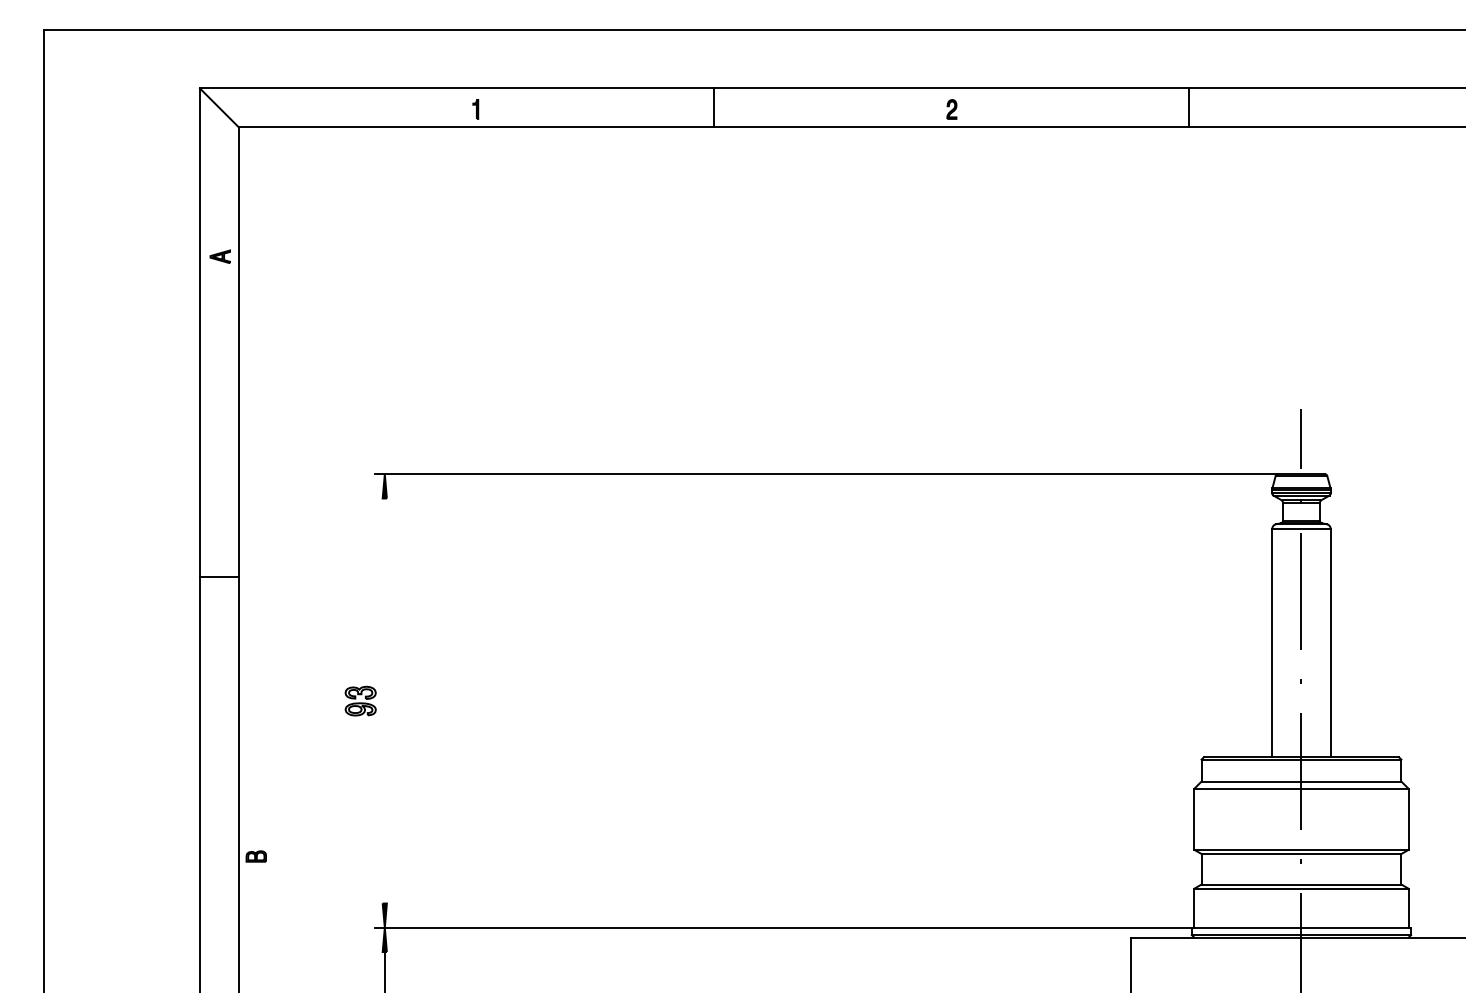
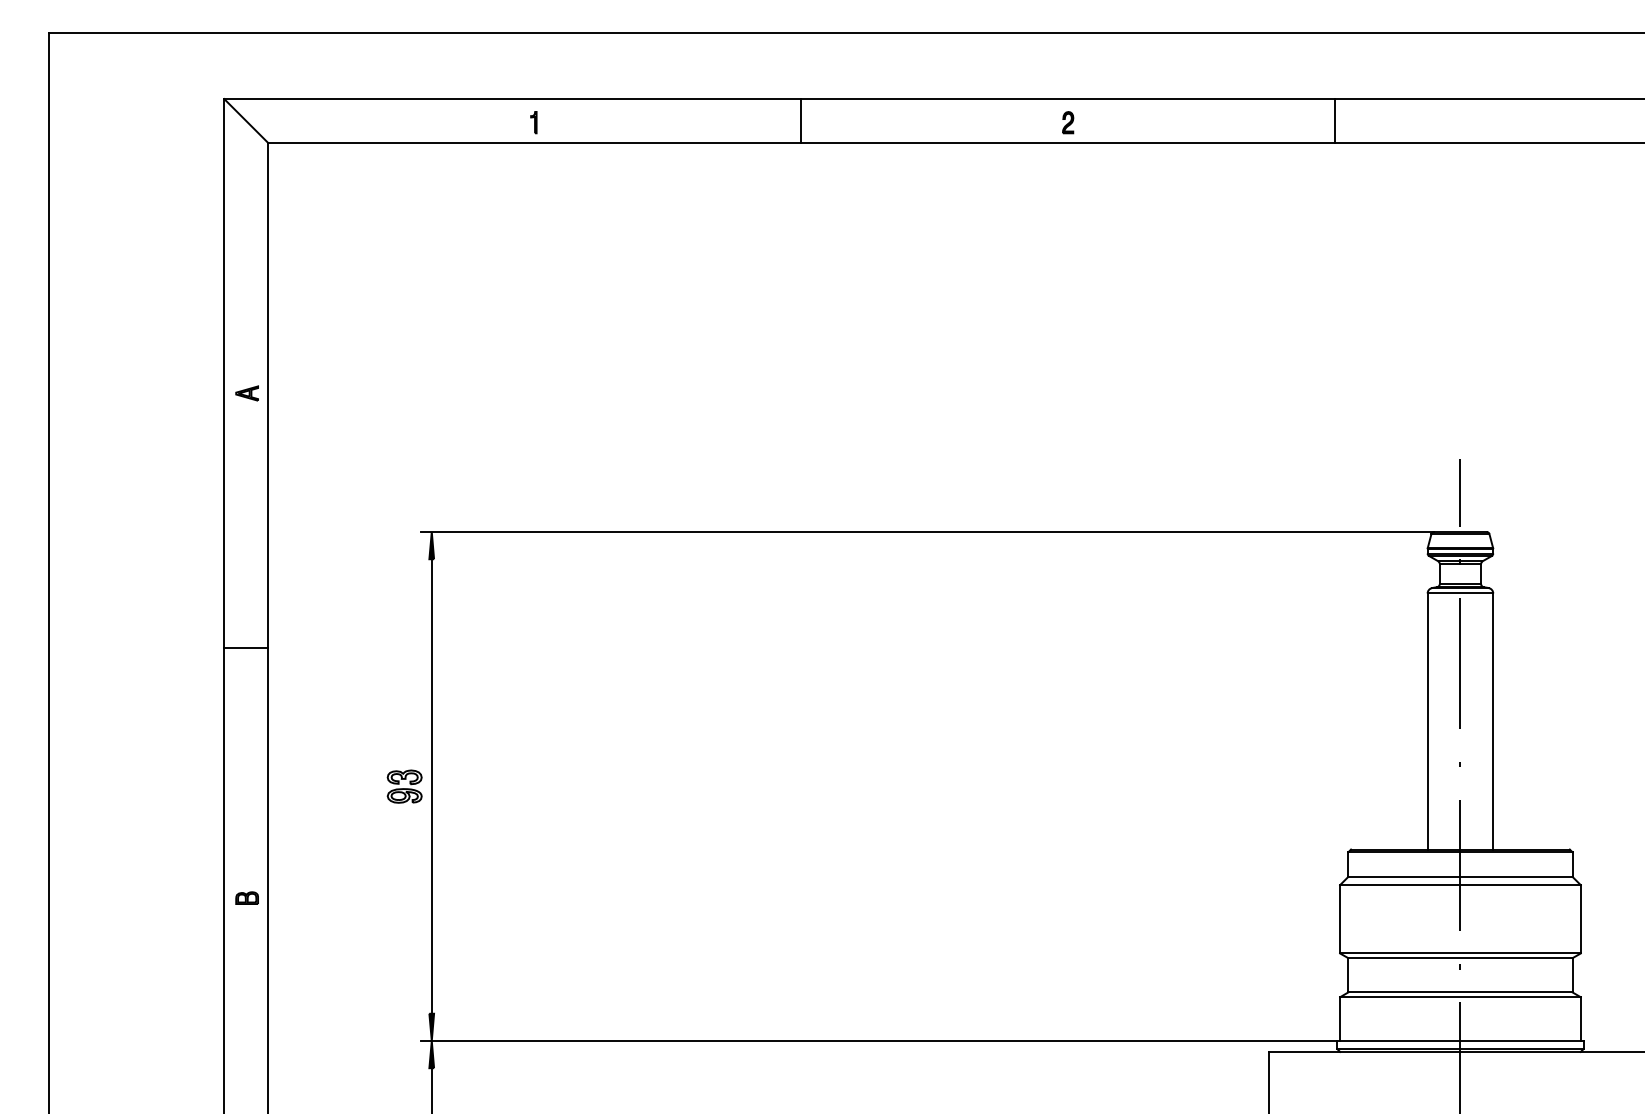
part: (219, 256) -> (246, 393), moved
line: (384, 700) -> (431, 785), added
part: (255, 856) -> (246, 898), moved

